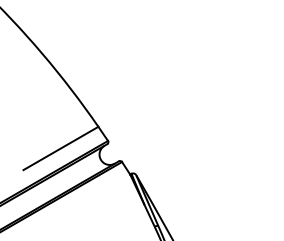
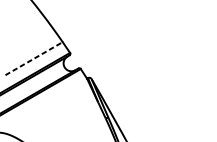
line: (61, 148) -> (34, 58), solid -> dashed

